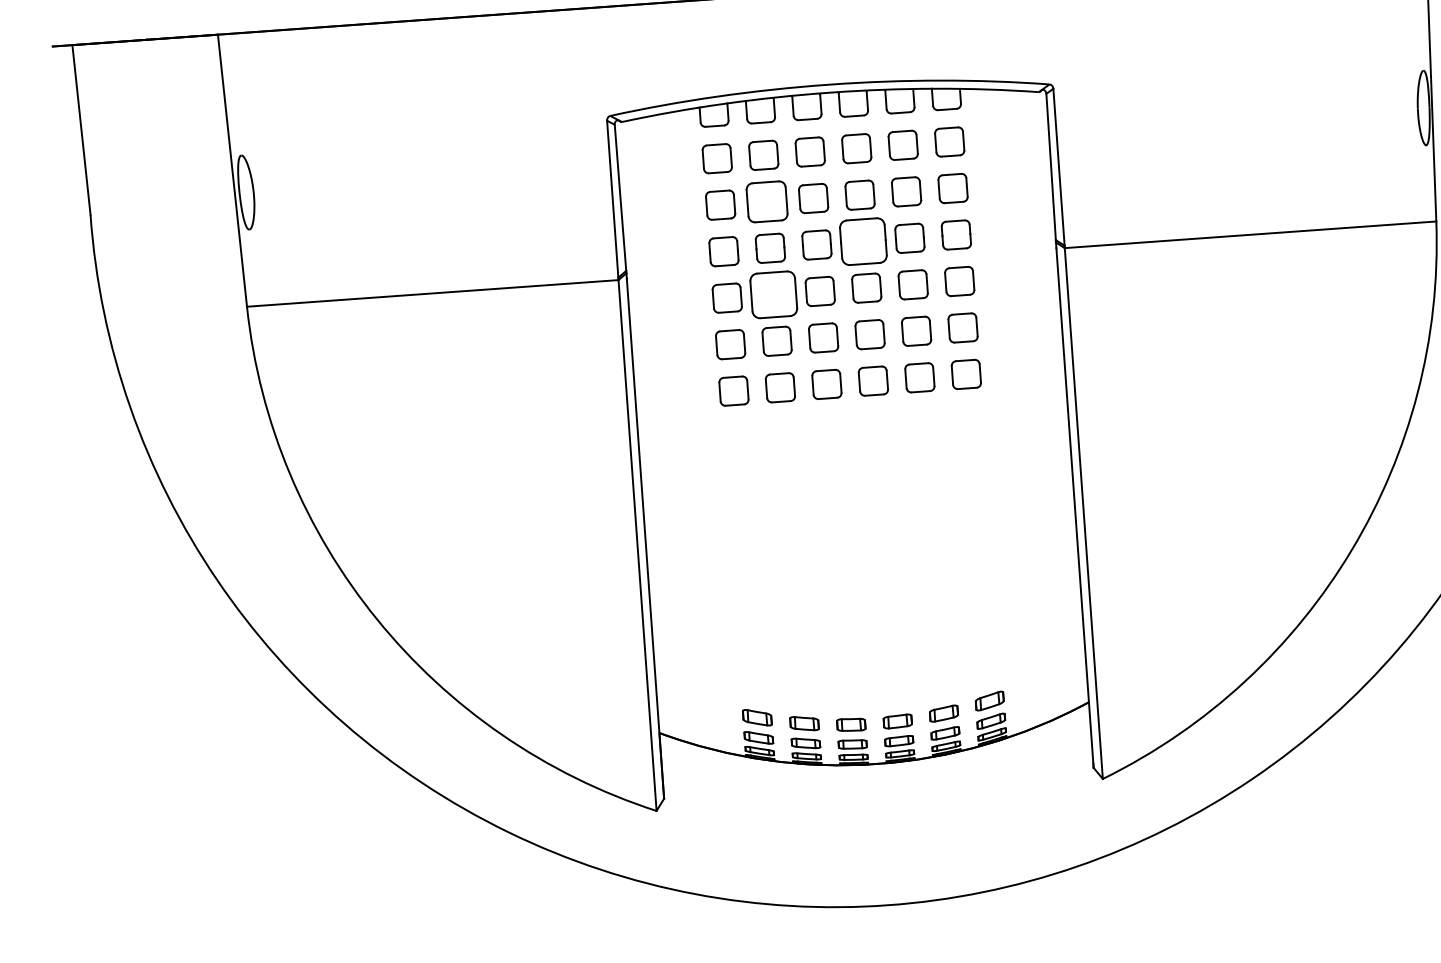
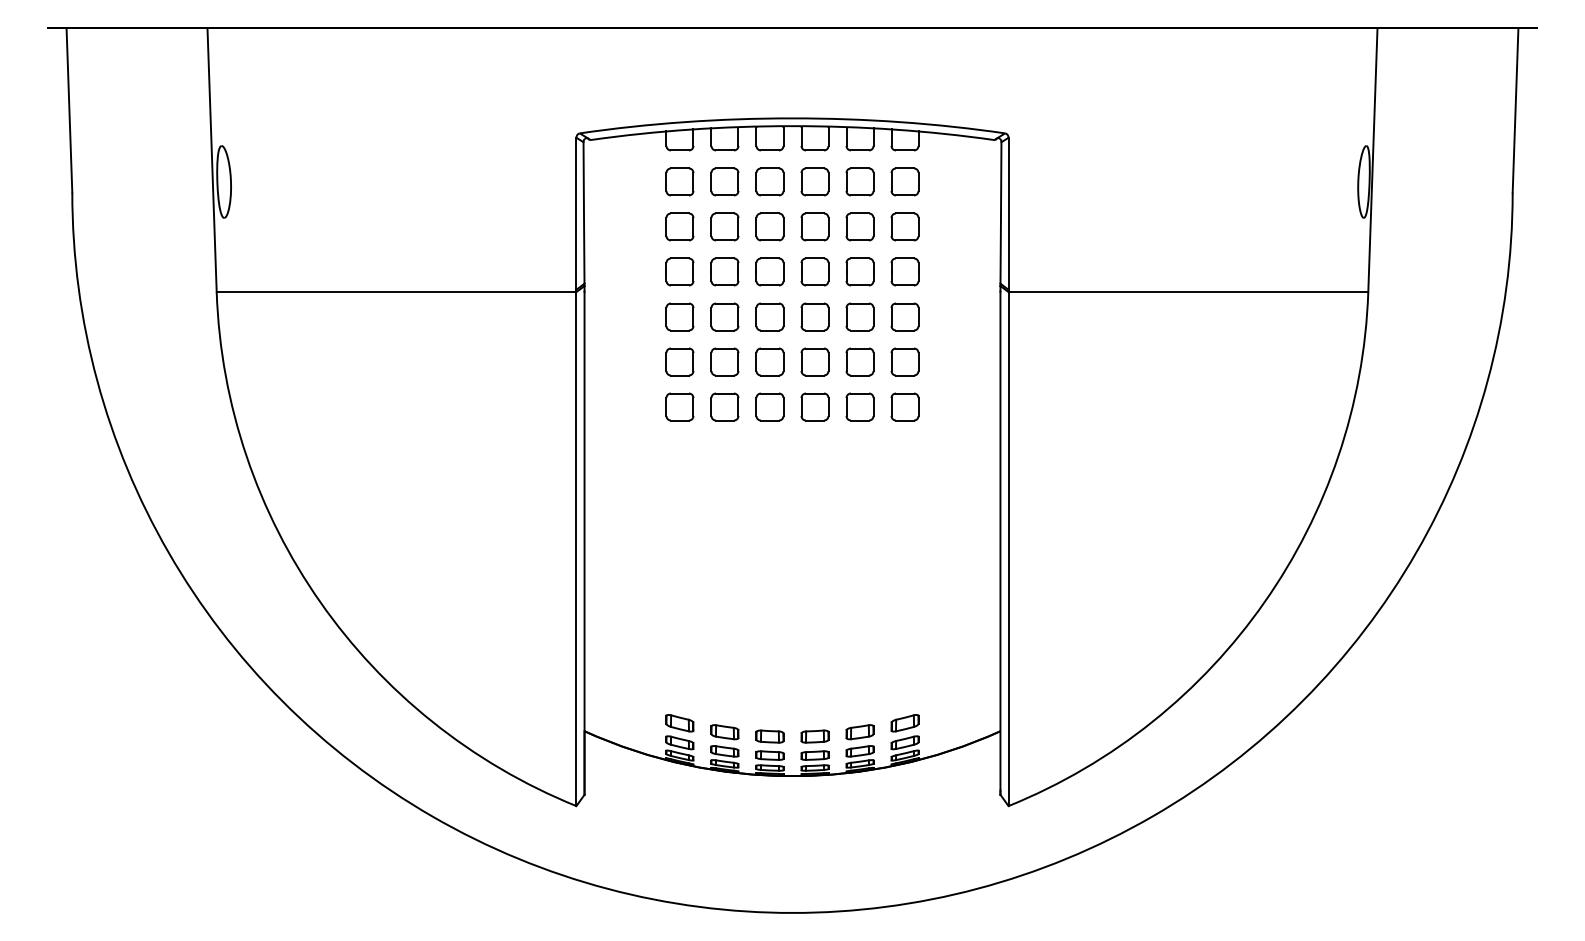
part: (766, 201) -> (724, 226), size x0.71
part: (862, 241) -> (814, 271), size x0.62
part: (773, 294) -> (724, 316), size x0.62

